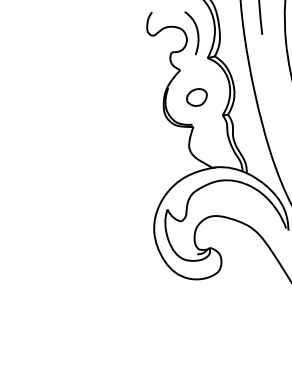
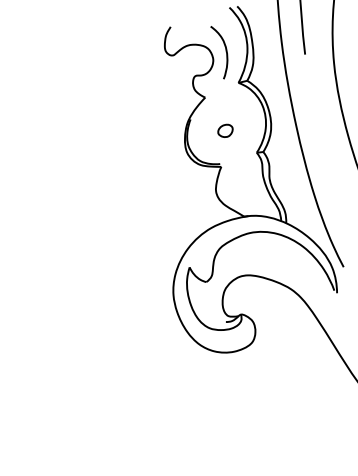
part: (196, 97) -> (225, 130), size x0.6

